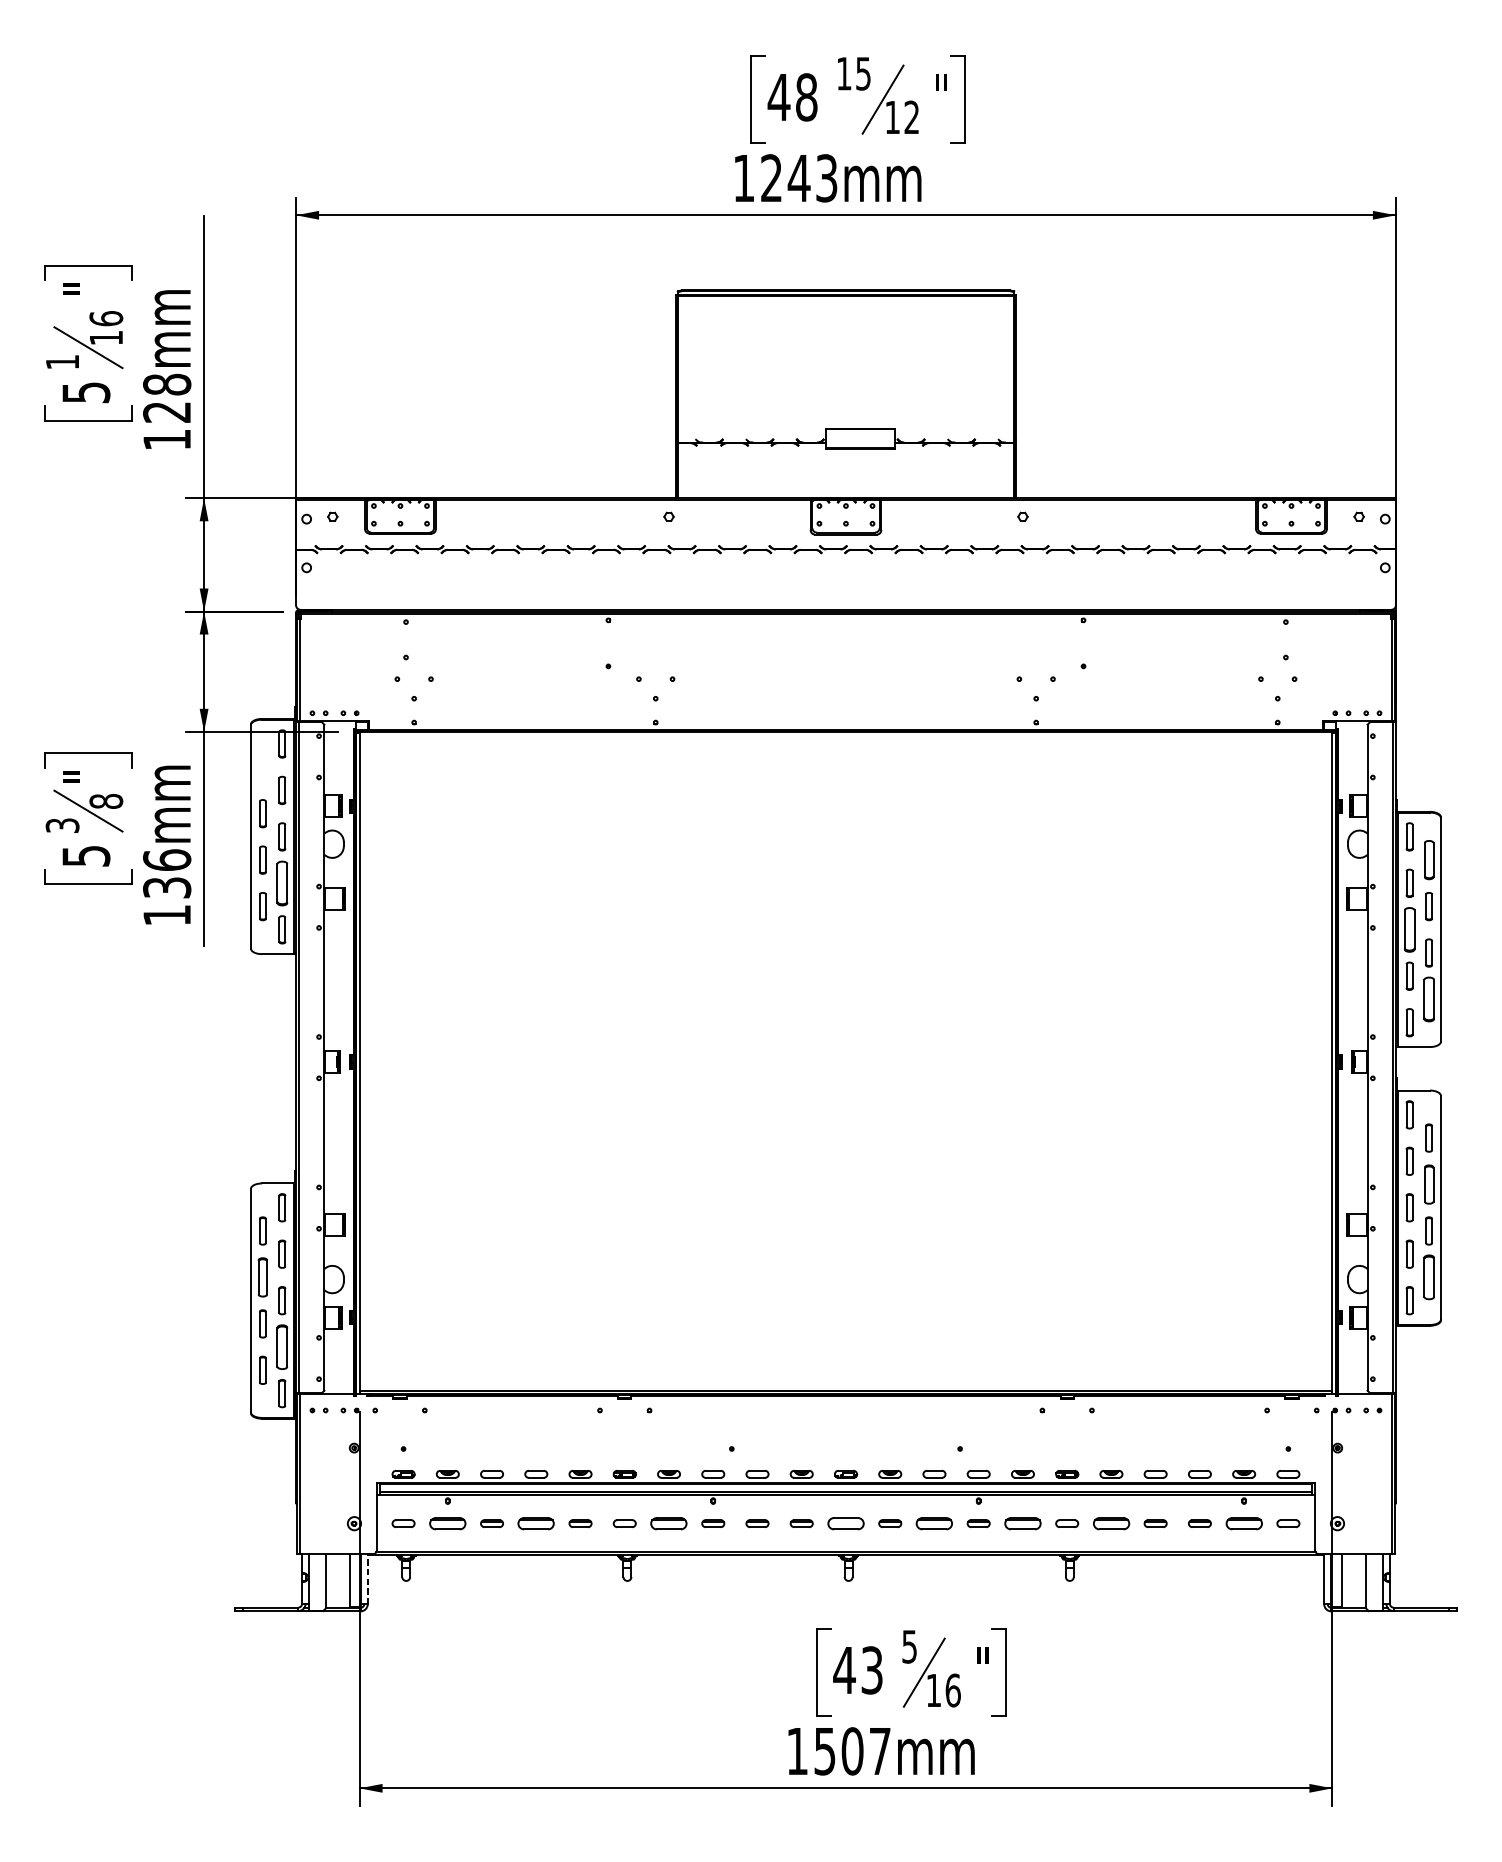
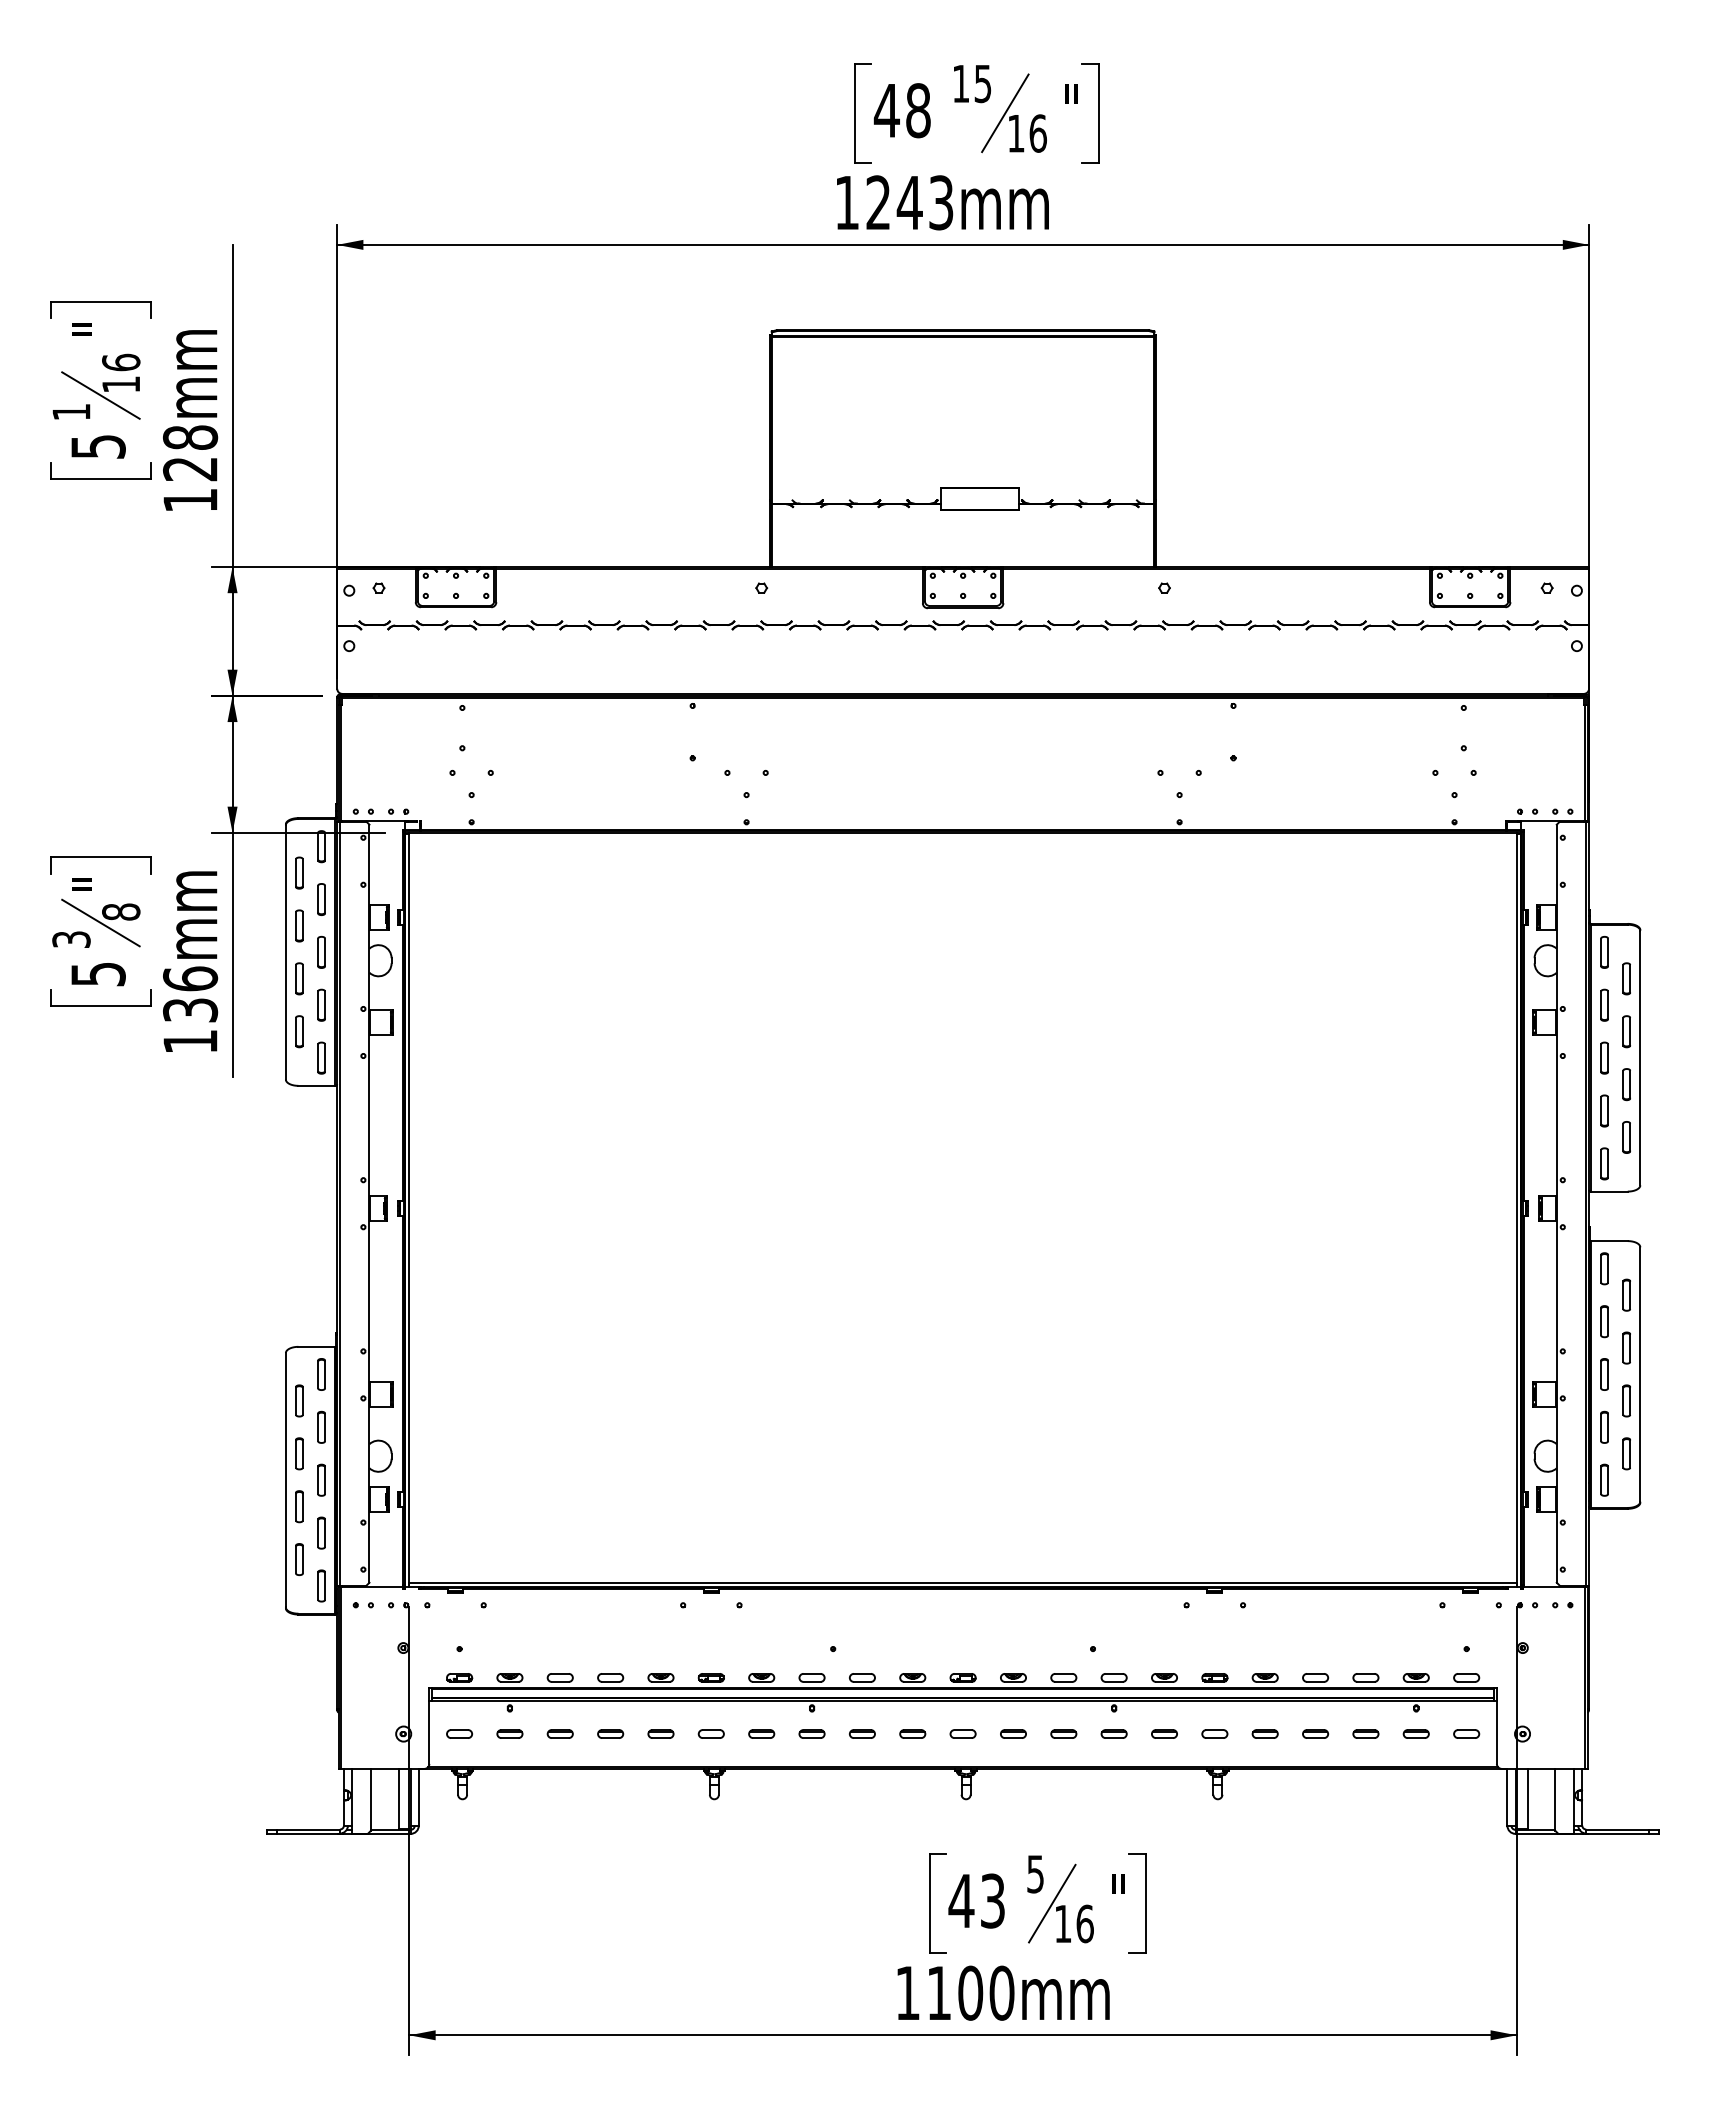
text: (911, 117) -> (1037, 133), 12 -> 16
part: (262, 766) -> (299, 872), added
part: (1428, 859) -> (1626, 978), size x0.71
part: (282, 882) -> (321, 1004), size x0.62
part: (1409, 929) -> (1604, 1057), size x0.62
part: (1428, 999) -> (1626, 1137), size x0.62
part: (1428, 1184) -> (1626, 1347), size x0.71
part: (262, 1277) -> (299, 1453), size x0.71
part: (1428, 1277) -> (1626, 1453), size x0.62
part: (282, 1346) -> (321, 1532), size x0.62
part: (447, 1523) -> (509, 1733), size x0.62
part: (536, 1523) -> (610, 1733), size x0.62
part: (668, 1523) -> (761, 1733), size x0.62
part: (845, 1523) -> (962, 1733), size x0.62
part: (934, 1523) -> (1063, 1733), size x0.62
part: (1022, 1523) -> (1164, 1733), size x0.62
part: (1110, 1523) -> (1264, 1733), size x0.62
part: (1243, 1523) -> (1415, 1733), size x0.62
line: (367, 1578) -> (418, 1796), dashed -> solid
text: (852, 1750) -> (970, 1992), 1507mm -> 1100mm

